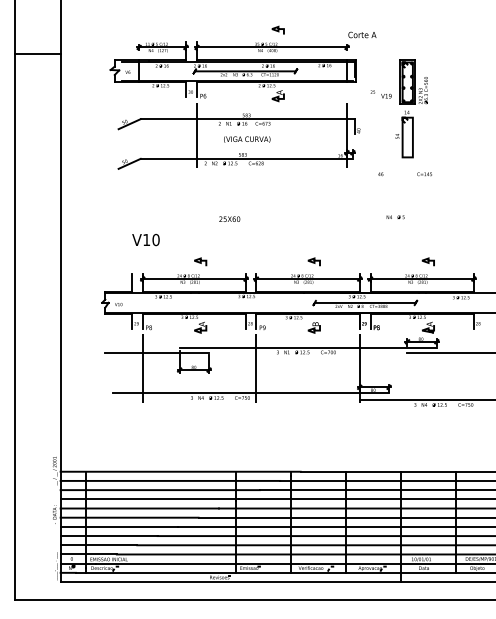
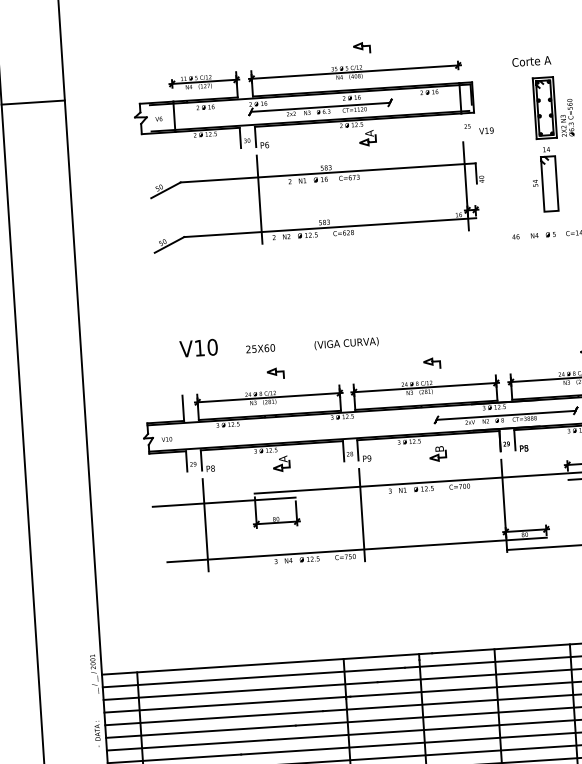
text: (362, 34) -> (531, 60), moved
text: (380, 94) -> (478, 129), moved
text: (247, 139) -> (346, 343), moved
text: (395, 217) -> (543, 235), moved
text: (229, 218) -> (260, 347), moved

